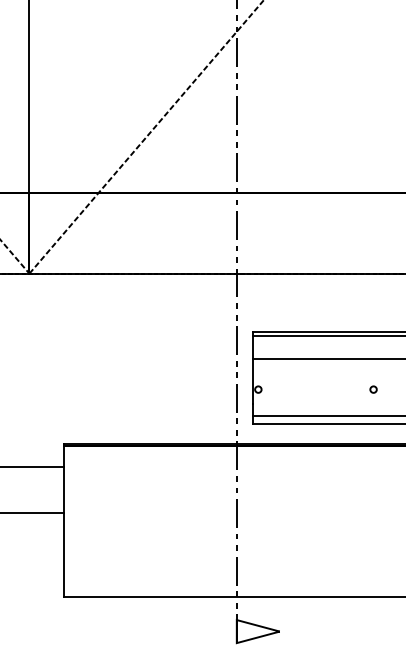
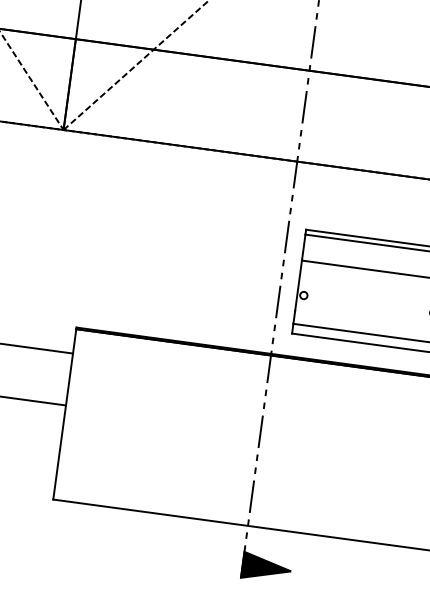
fill: (257, 631) -> (266, 567), added

